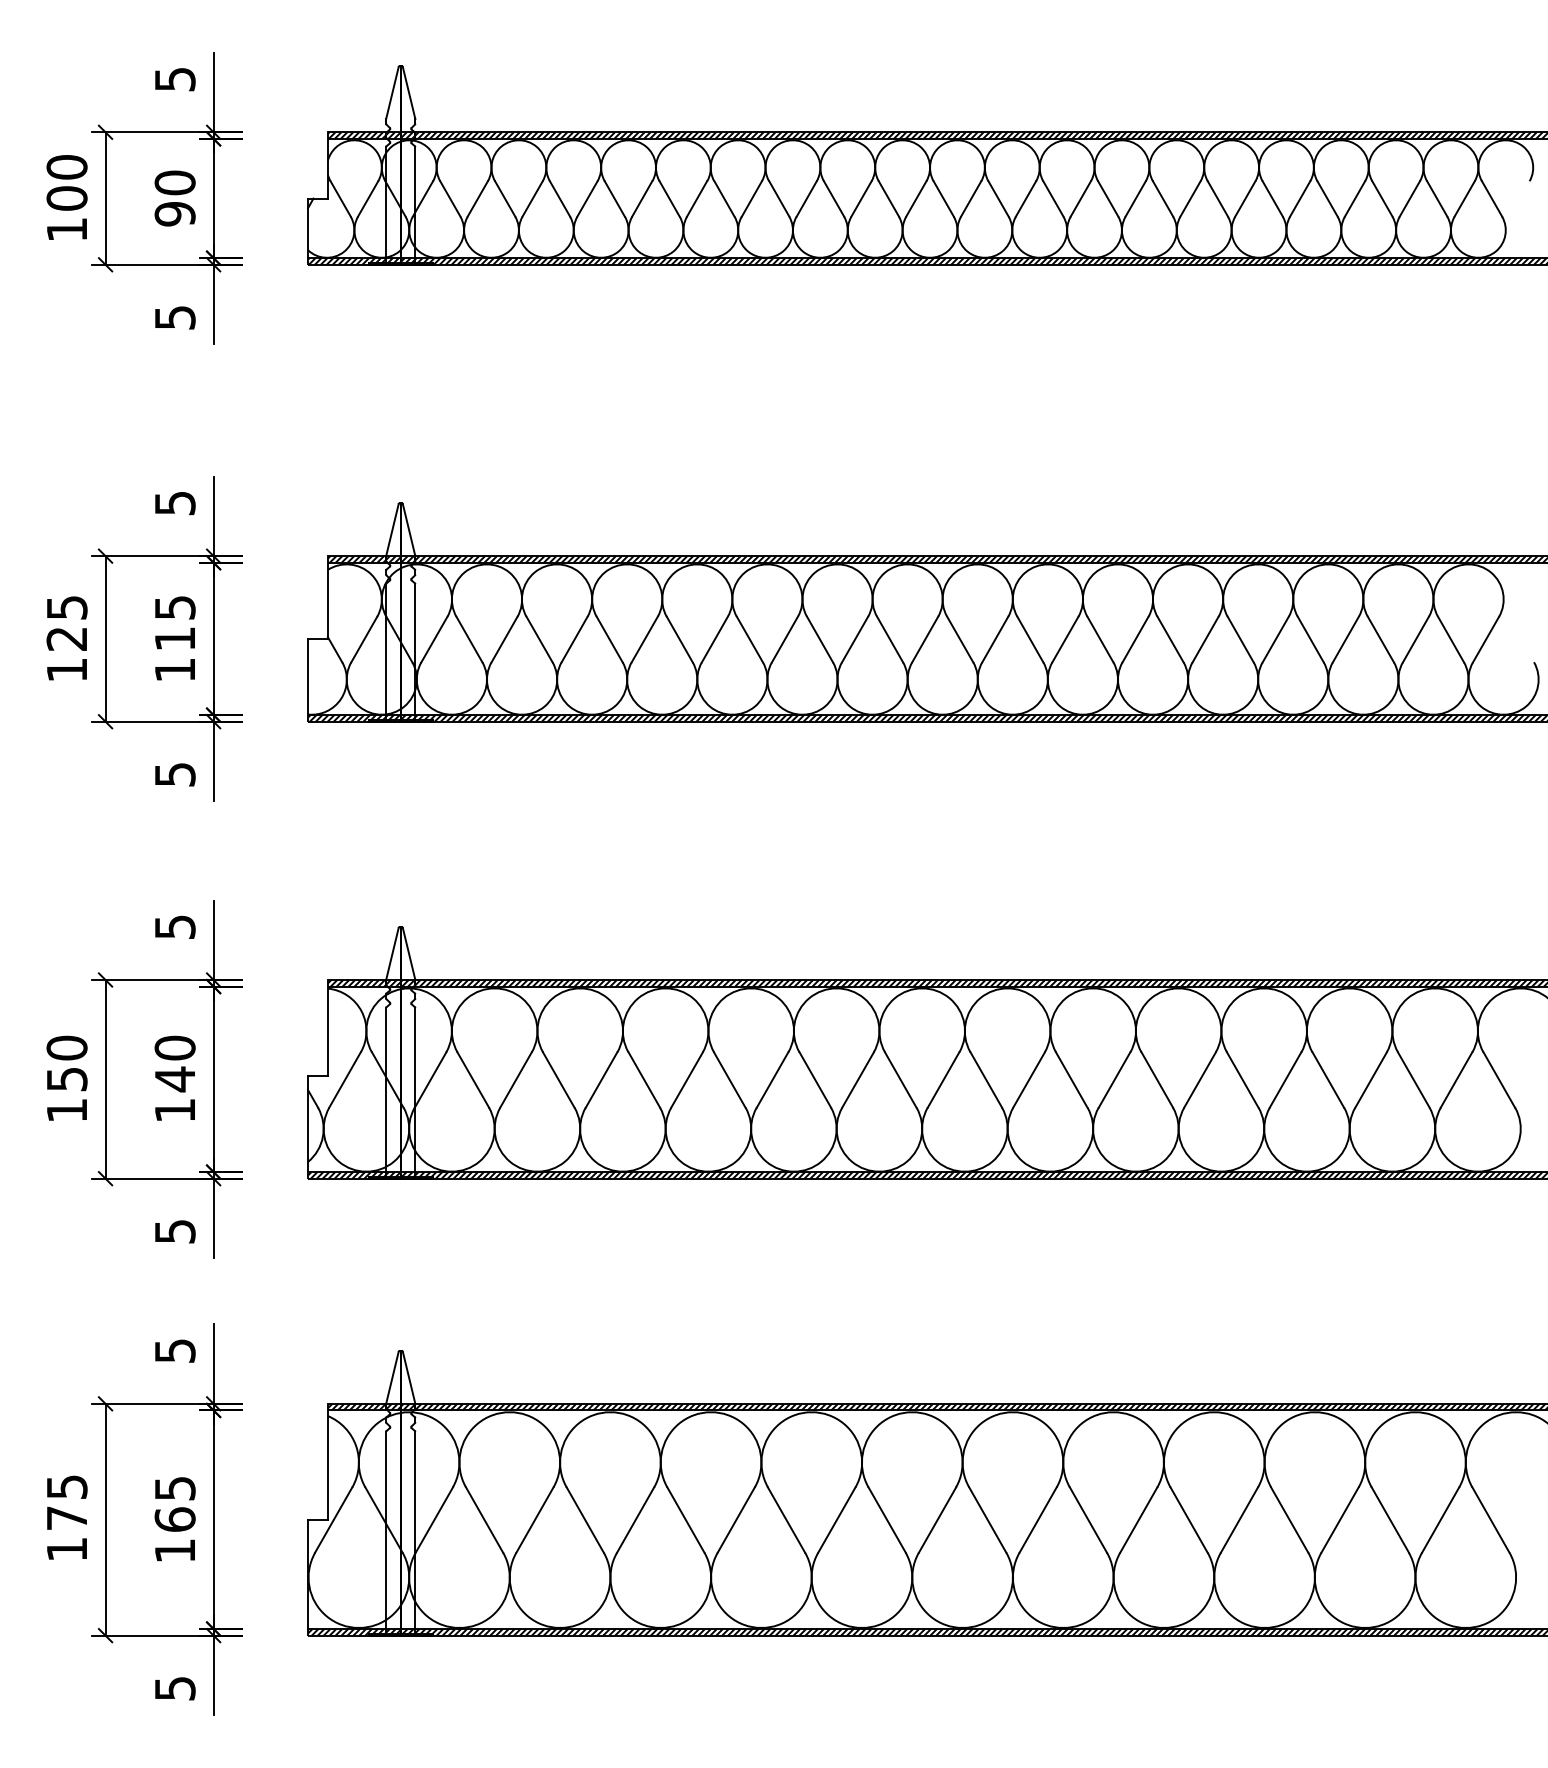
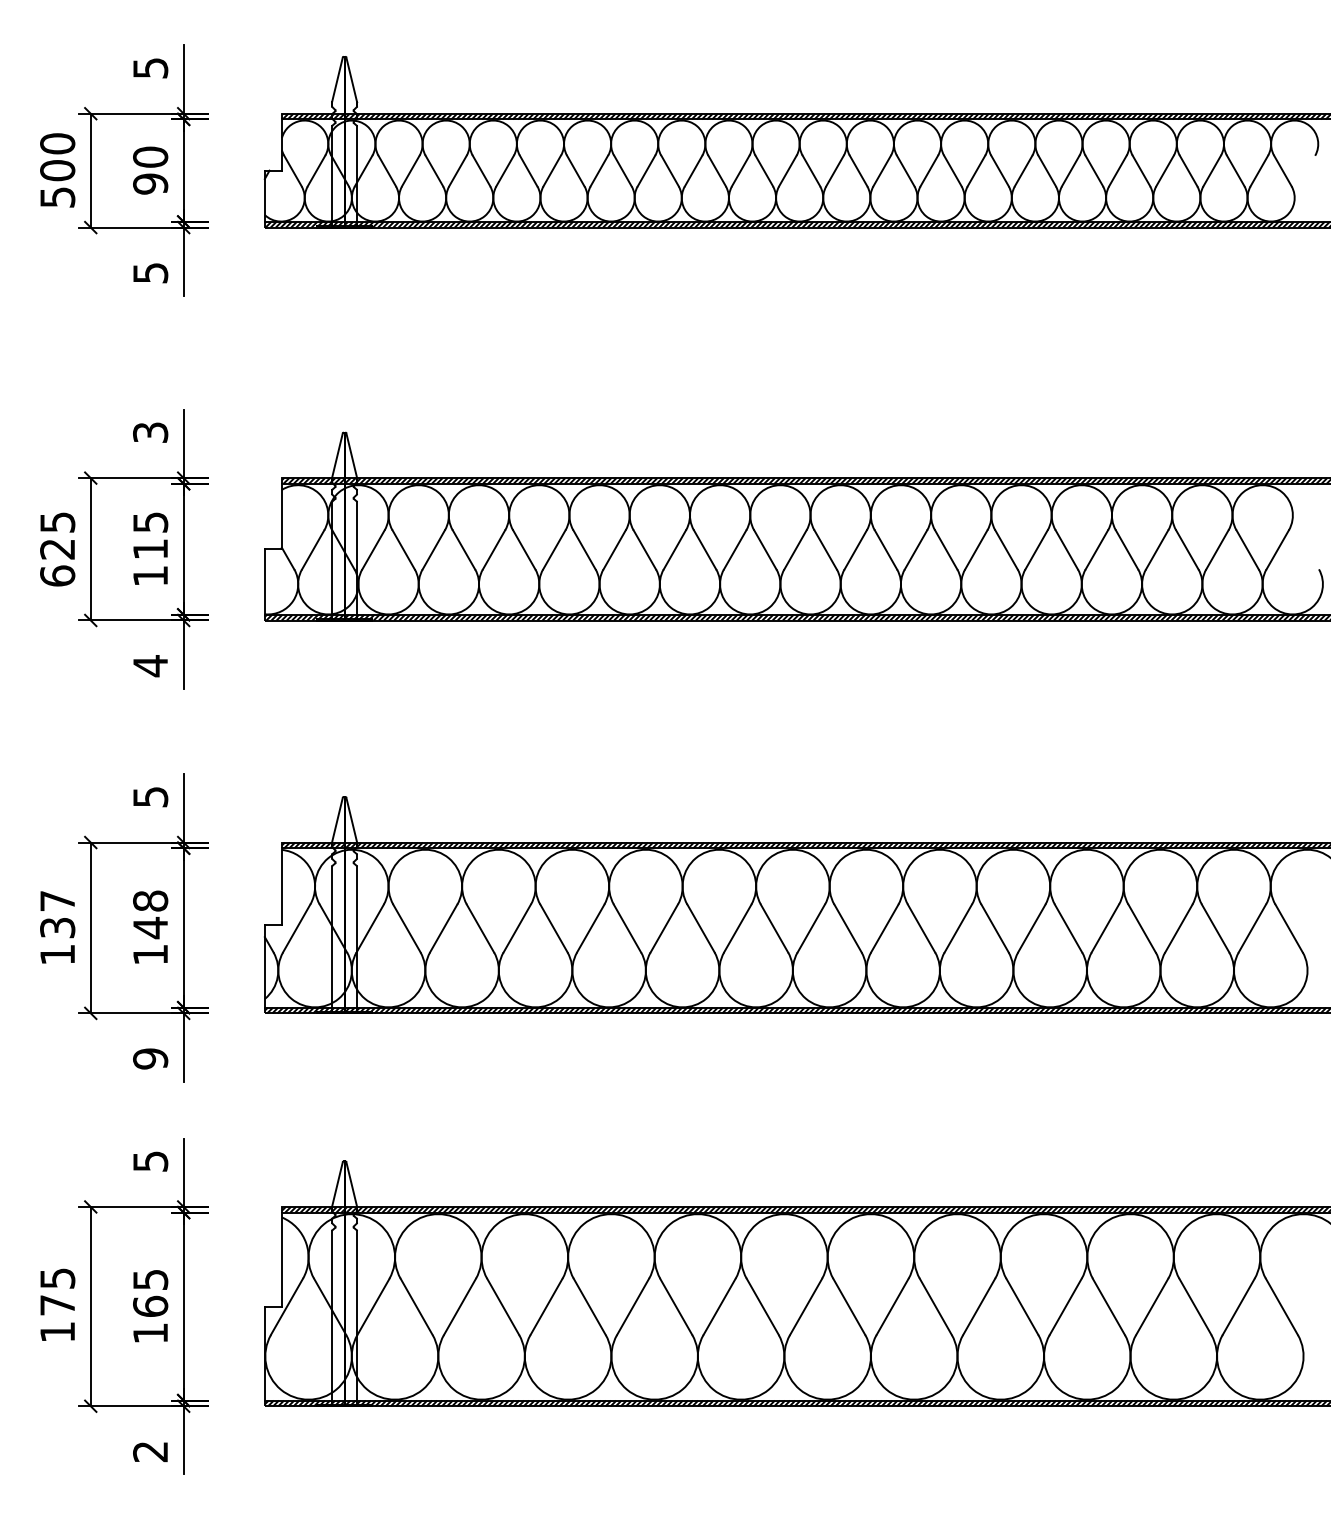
text: (67, 229) -> (58, 197), 100 -> 500
text: (174, 502) -> (150, 431), 5 -> 3
text: (66, 669) -> (57, 575), 125 -> 625
text: (175, 774) -> (150, 665), 5 -> 4
text: (174, 1047) -> (150, 900), 140 -> 148
text: (66, 1062) -> (57, 913), 150 -> 137
text: (174, 1231) -> (150, 1058), 5 -> 9
text: (174, 1688) -> (150, 1451), 5 -> 2

